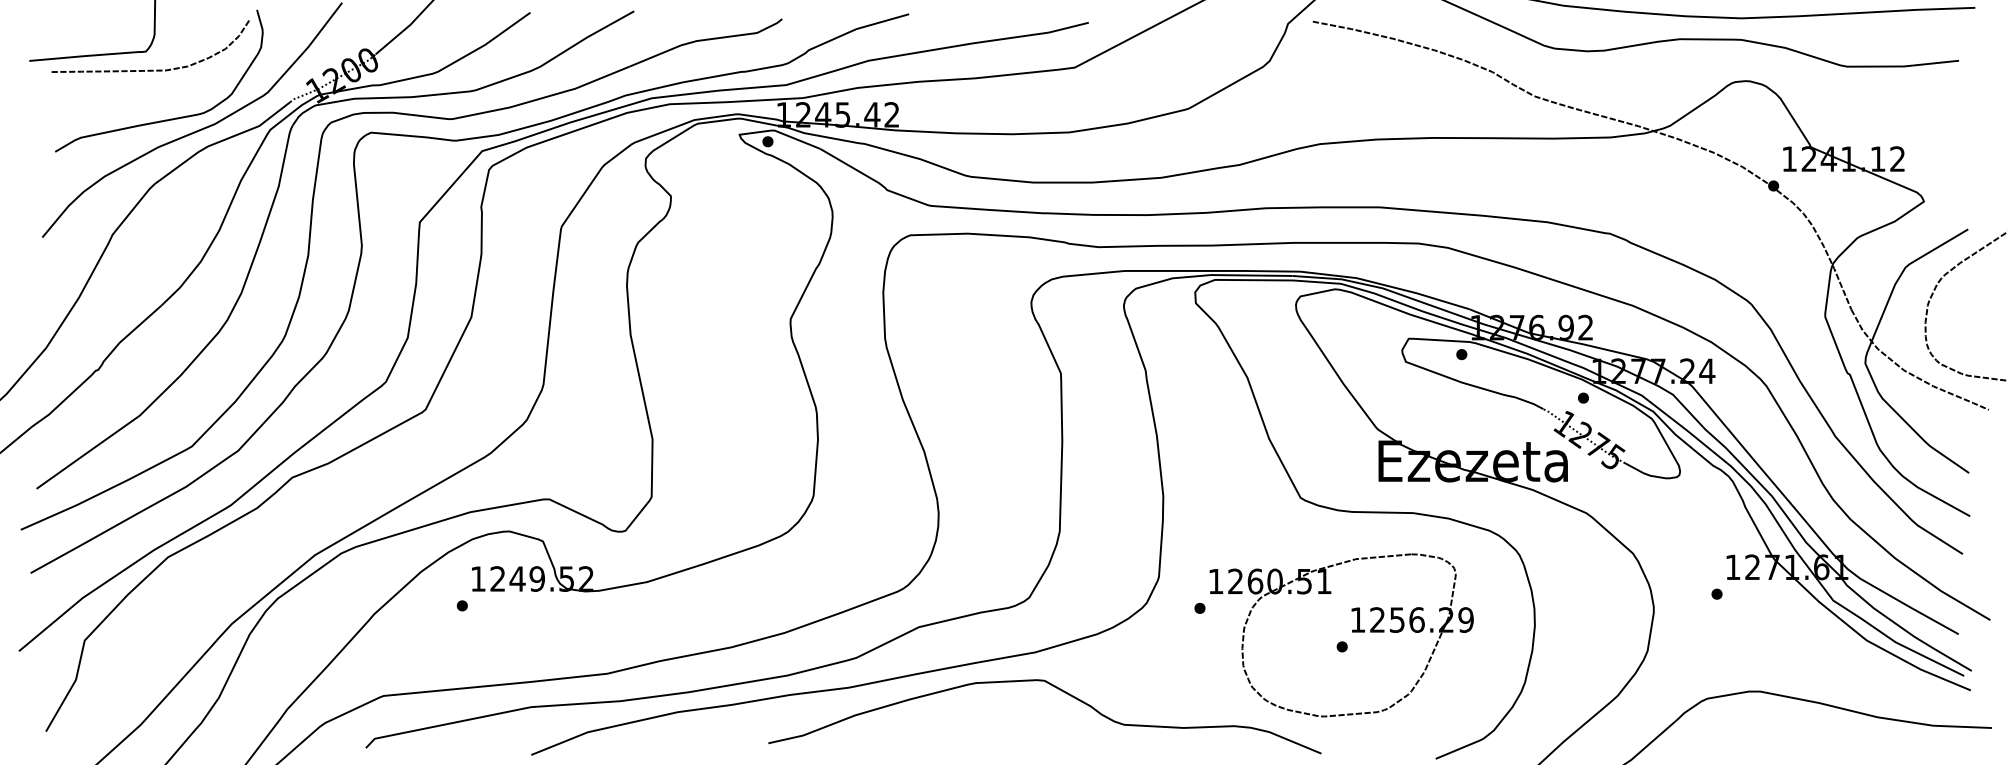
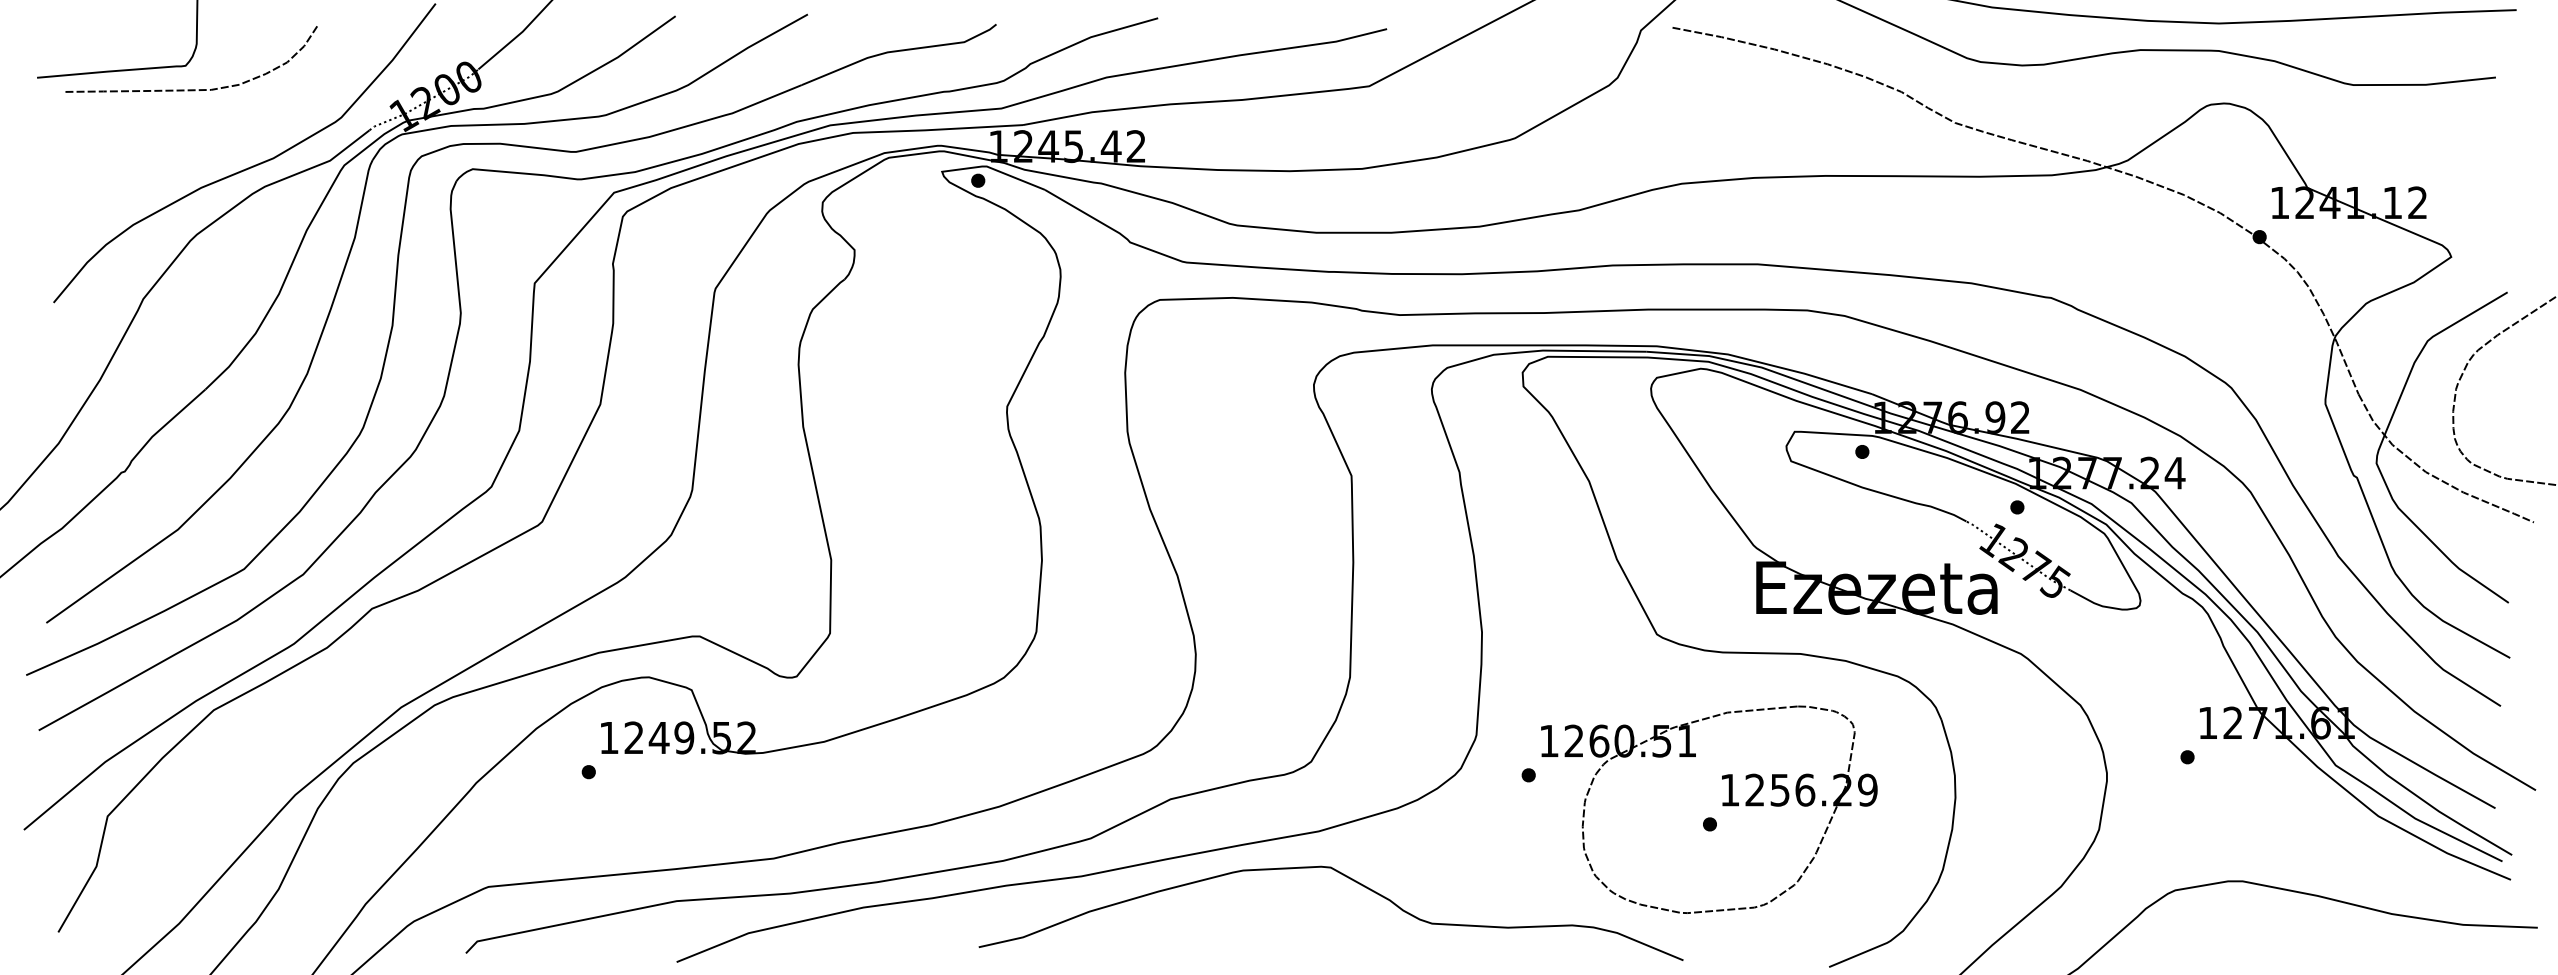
curve: (166, 119) -> (211, 152), removed

